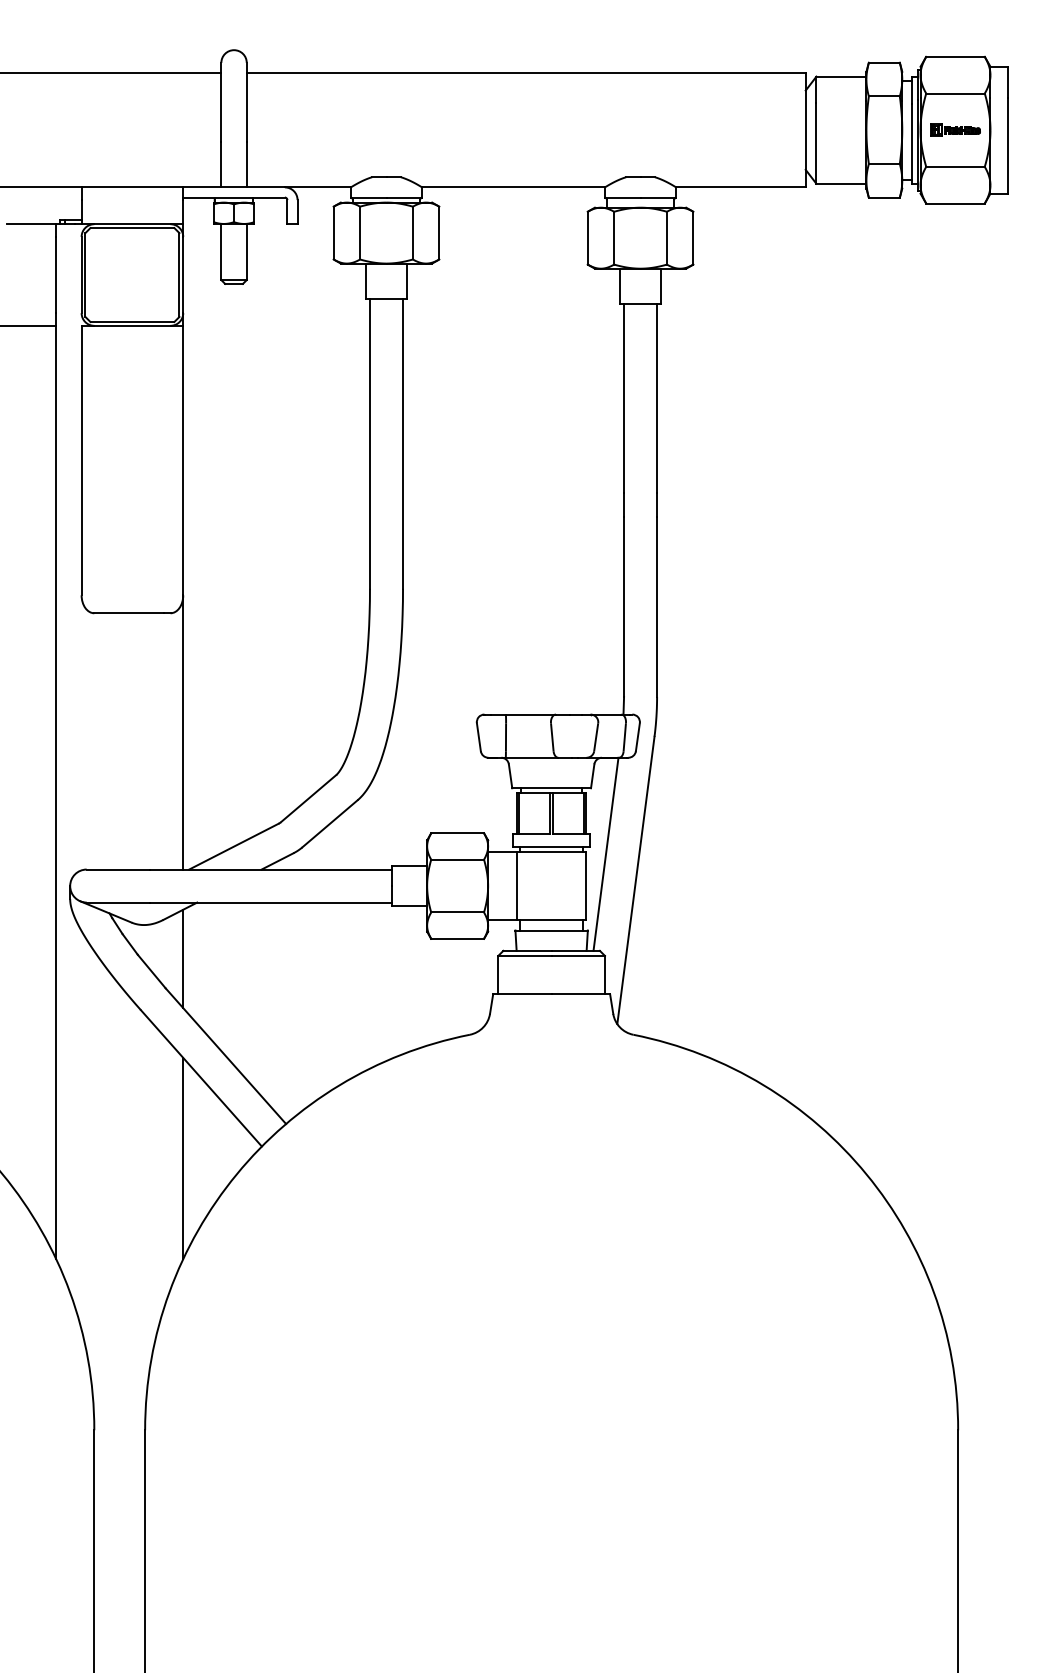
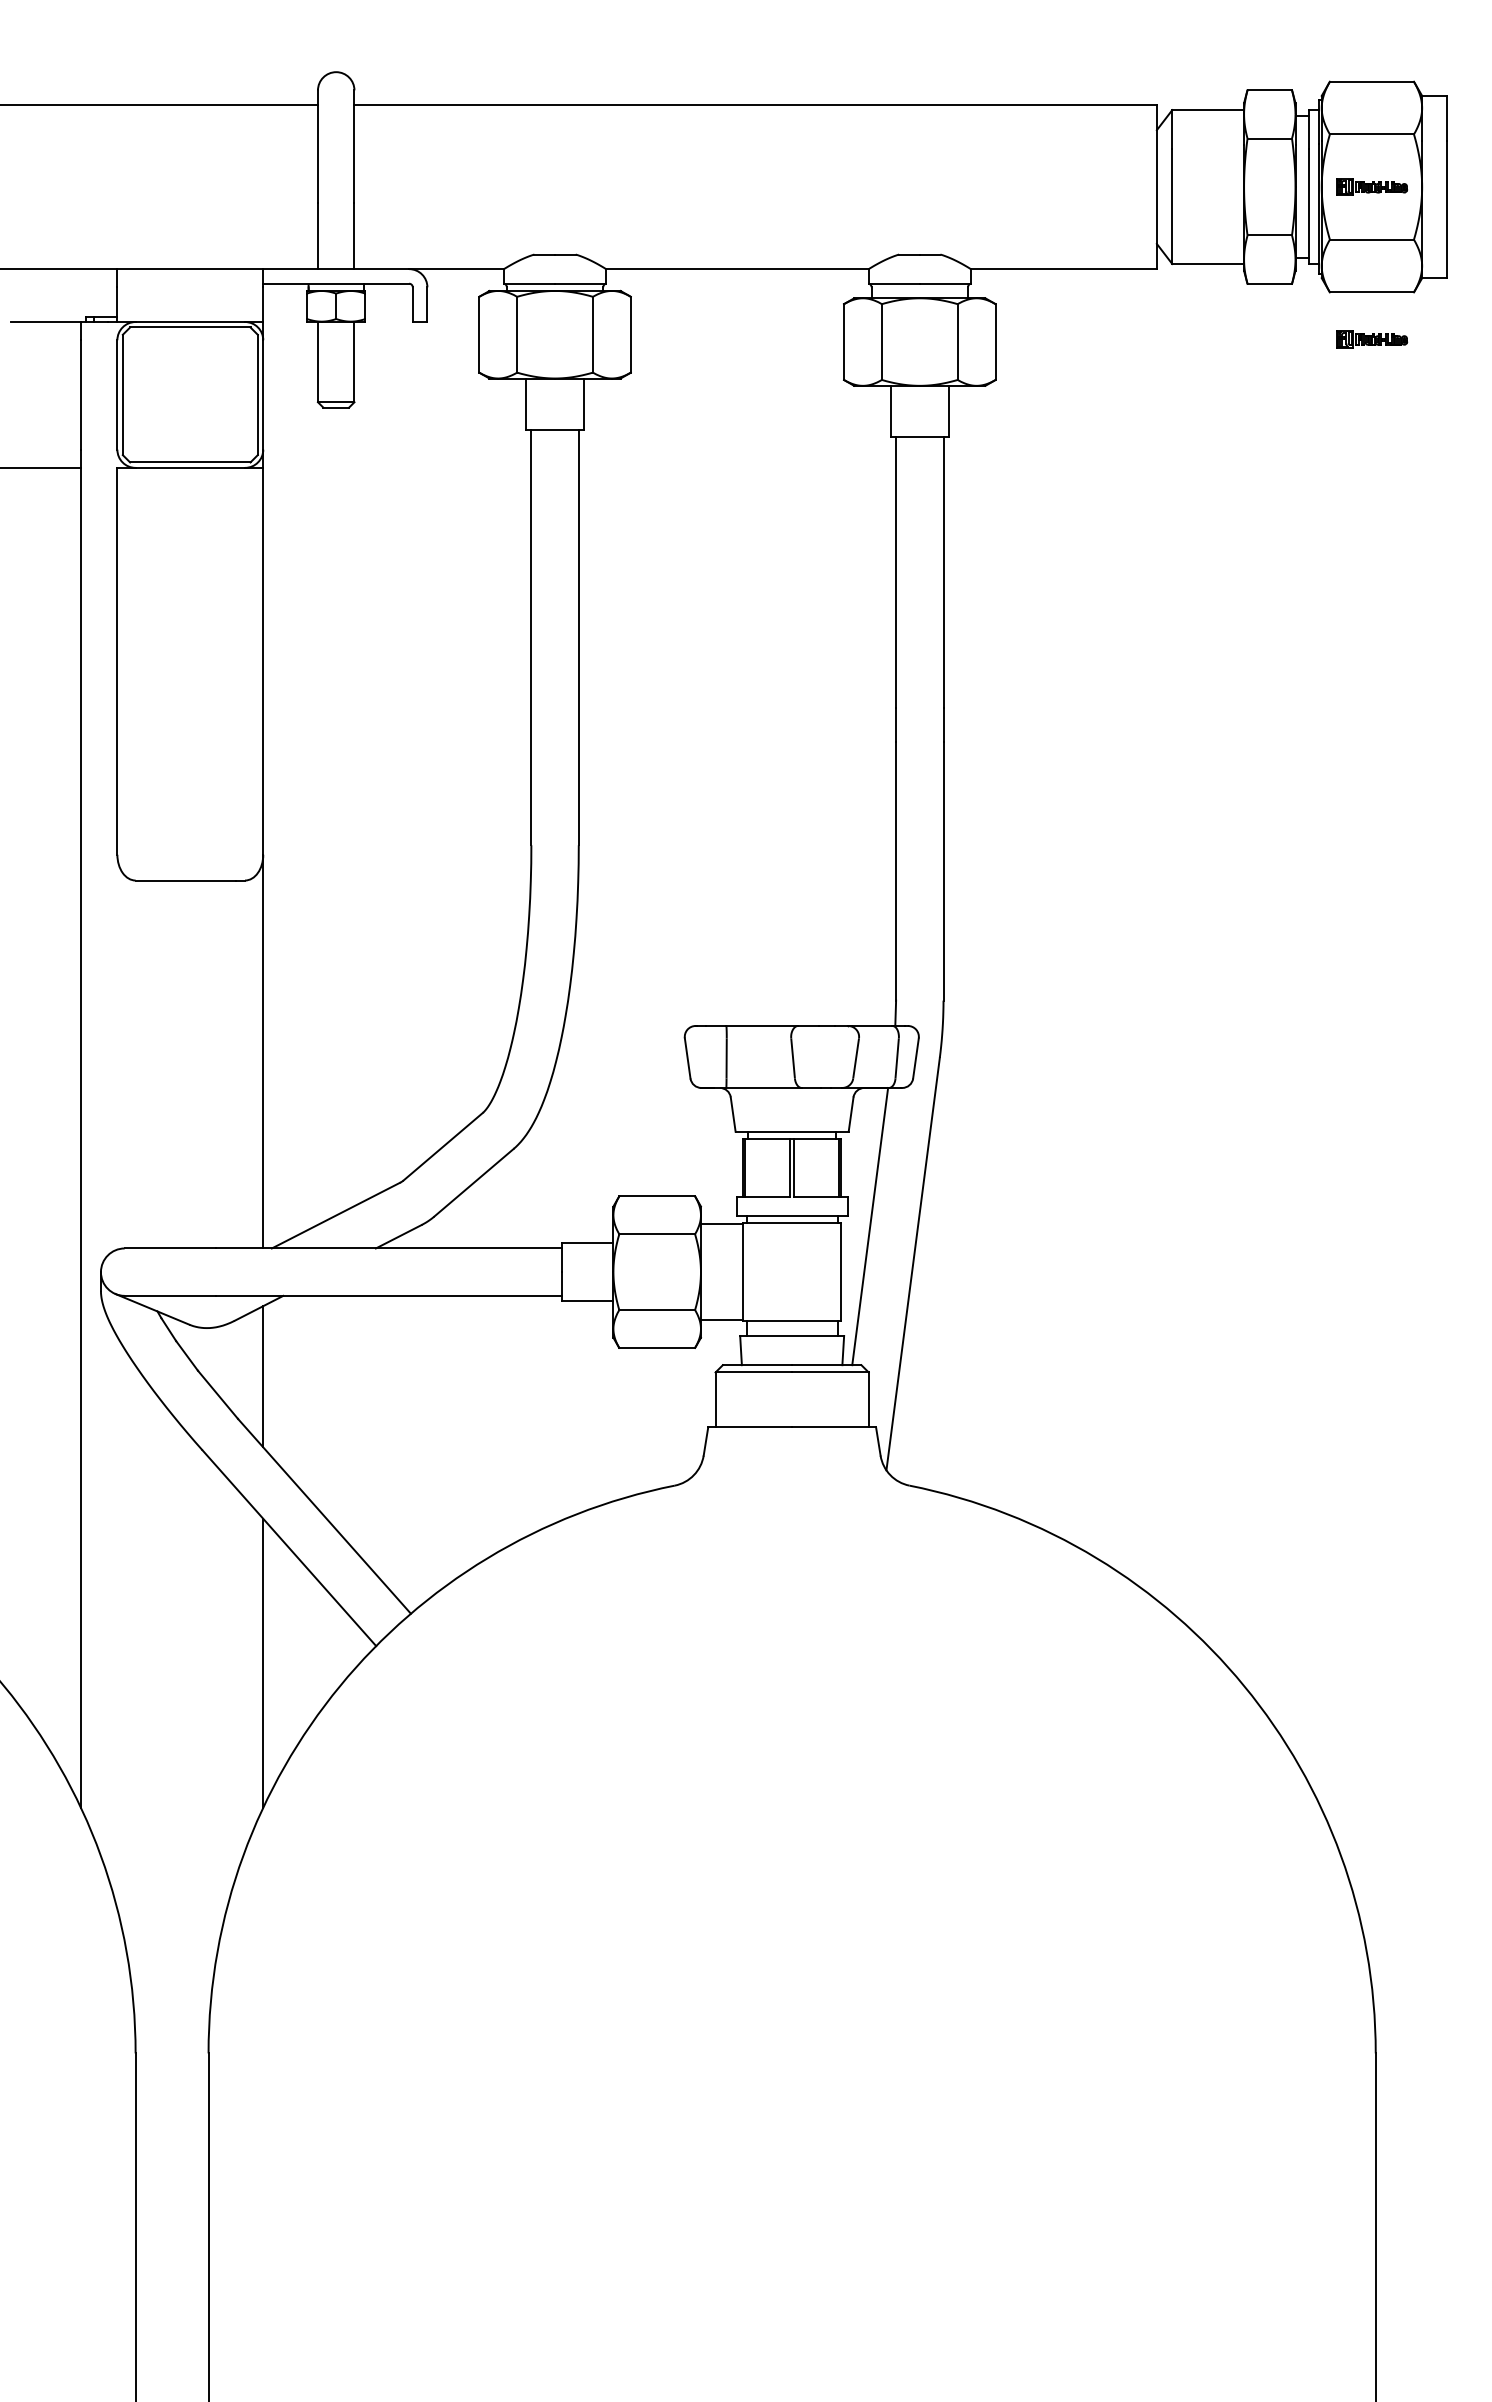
part: (955, 235) -> (1371, 338), added

